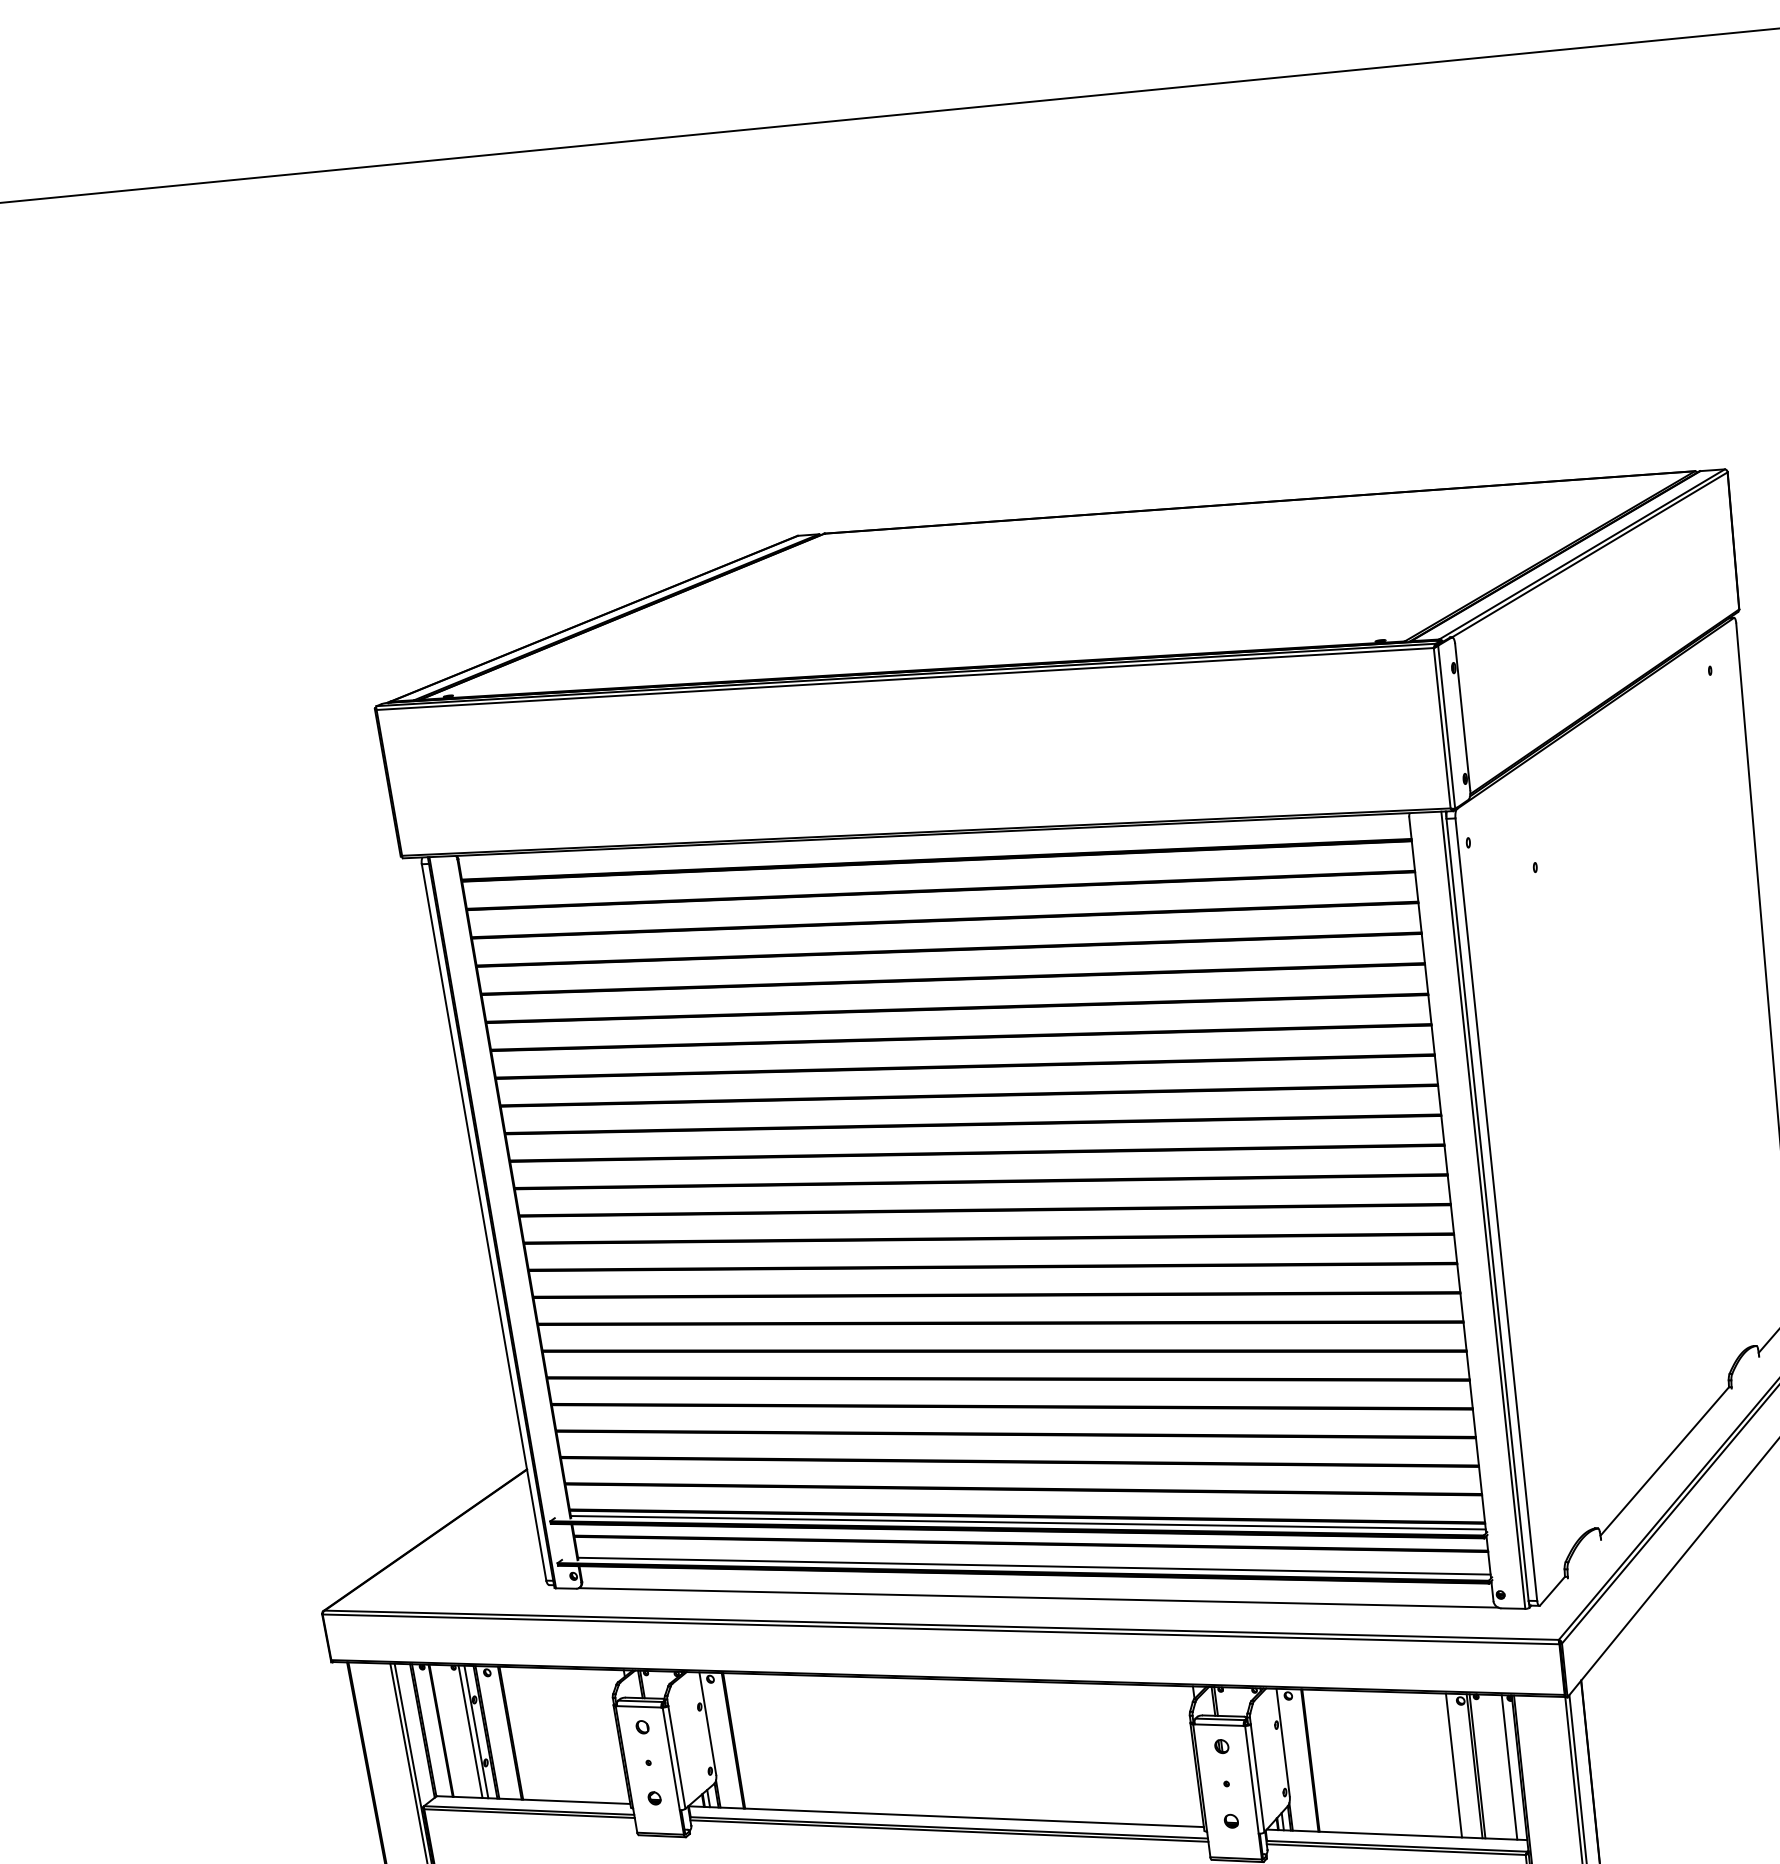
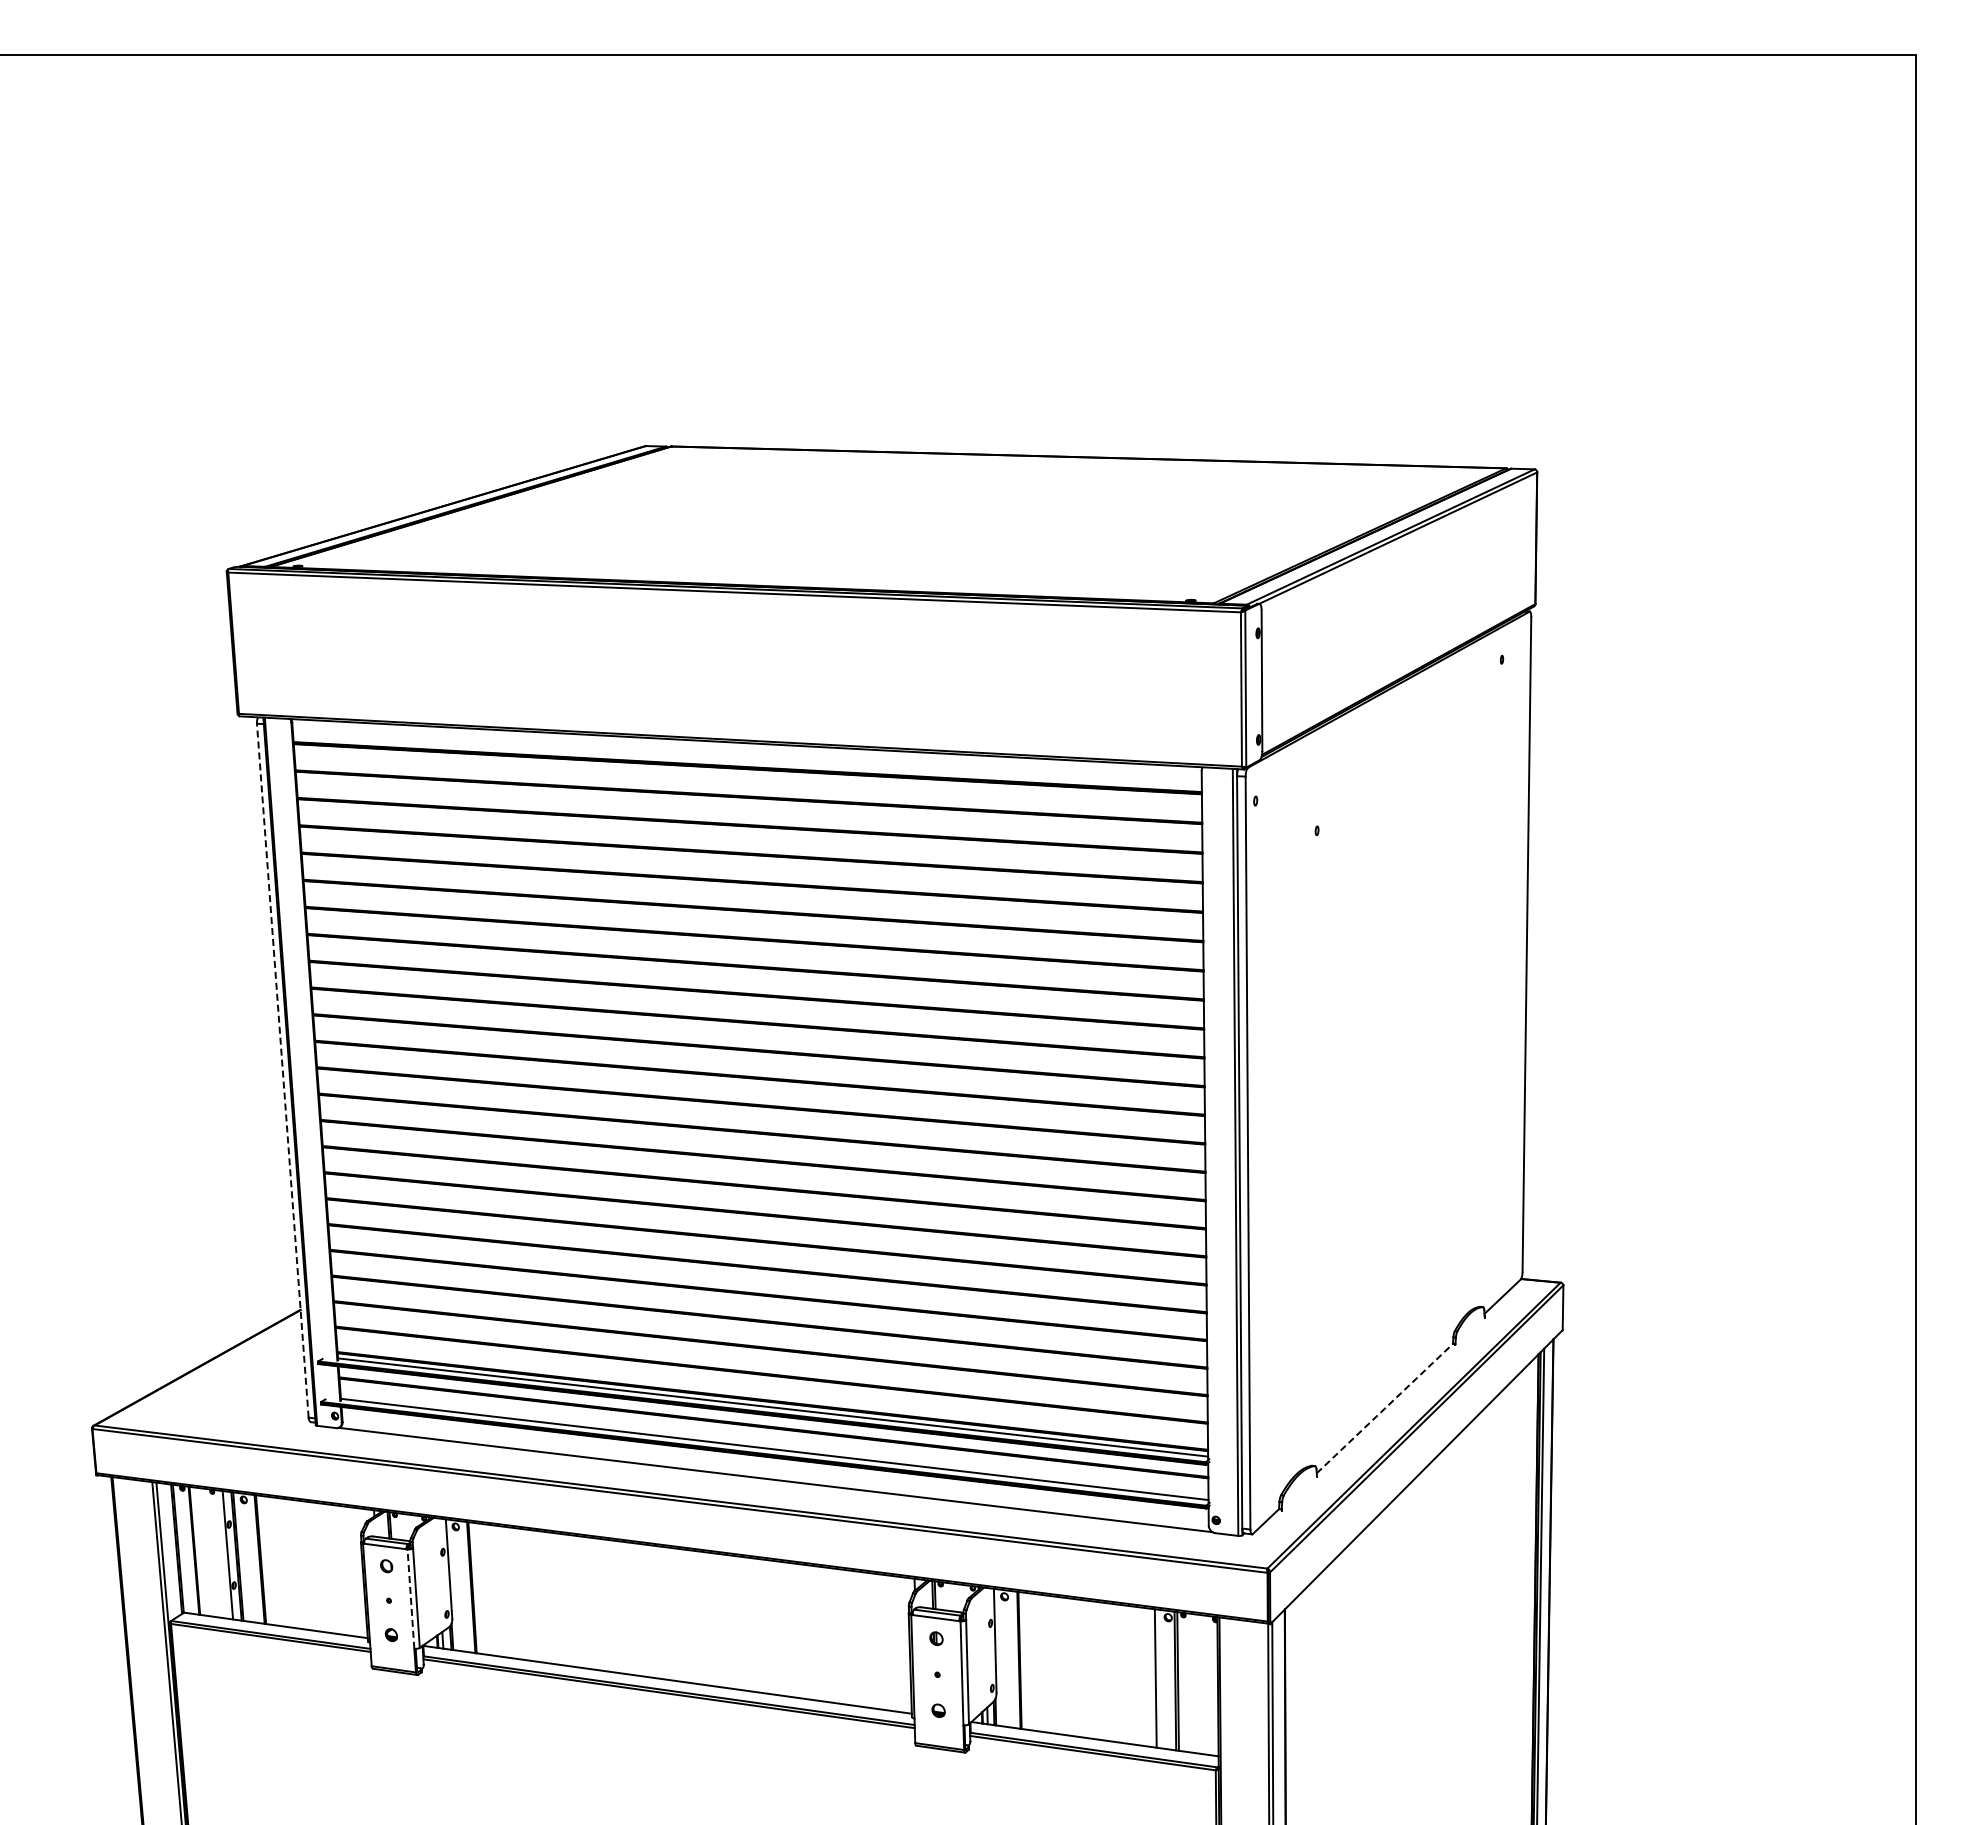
line: (483, 1222) -> (282, 1070), solid -> dashed
line: (1664, 1461) -> (1384, 1408), solid -> dashed
line: (470, 1731) -> (222, 1554), removed
line: (670, 1759) -> (410, 1599), solid -> dashed
line: (1509, 1767) -> (1208, 1685), removed

